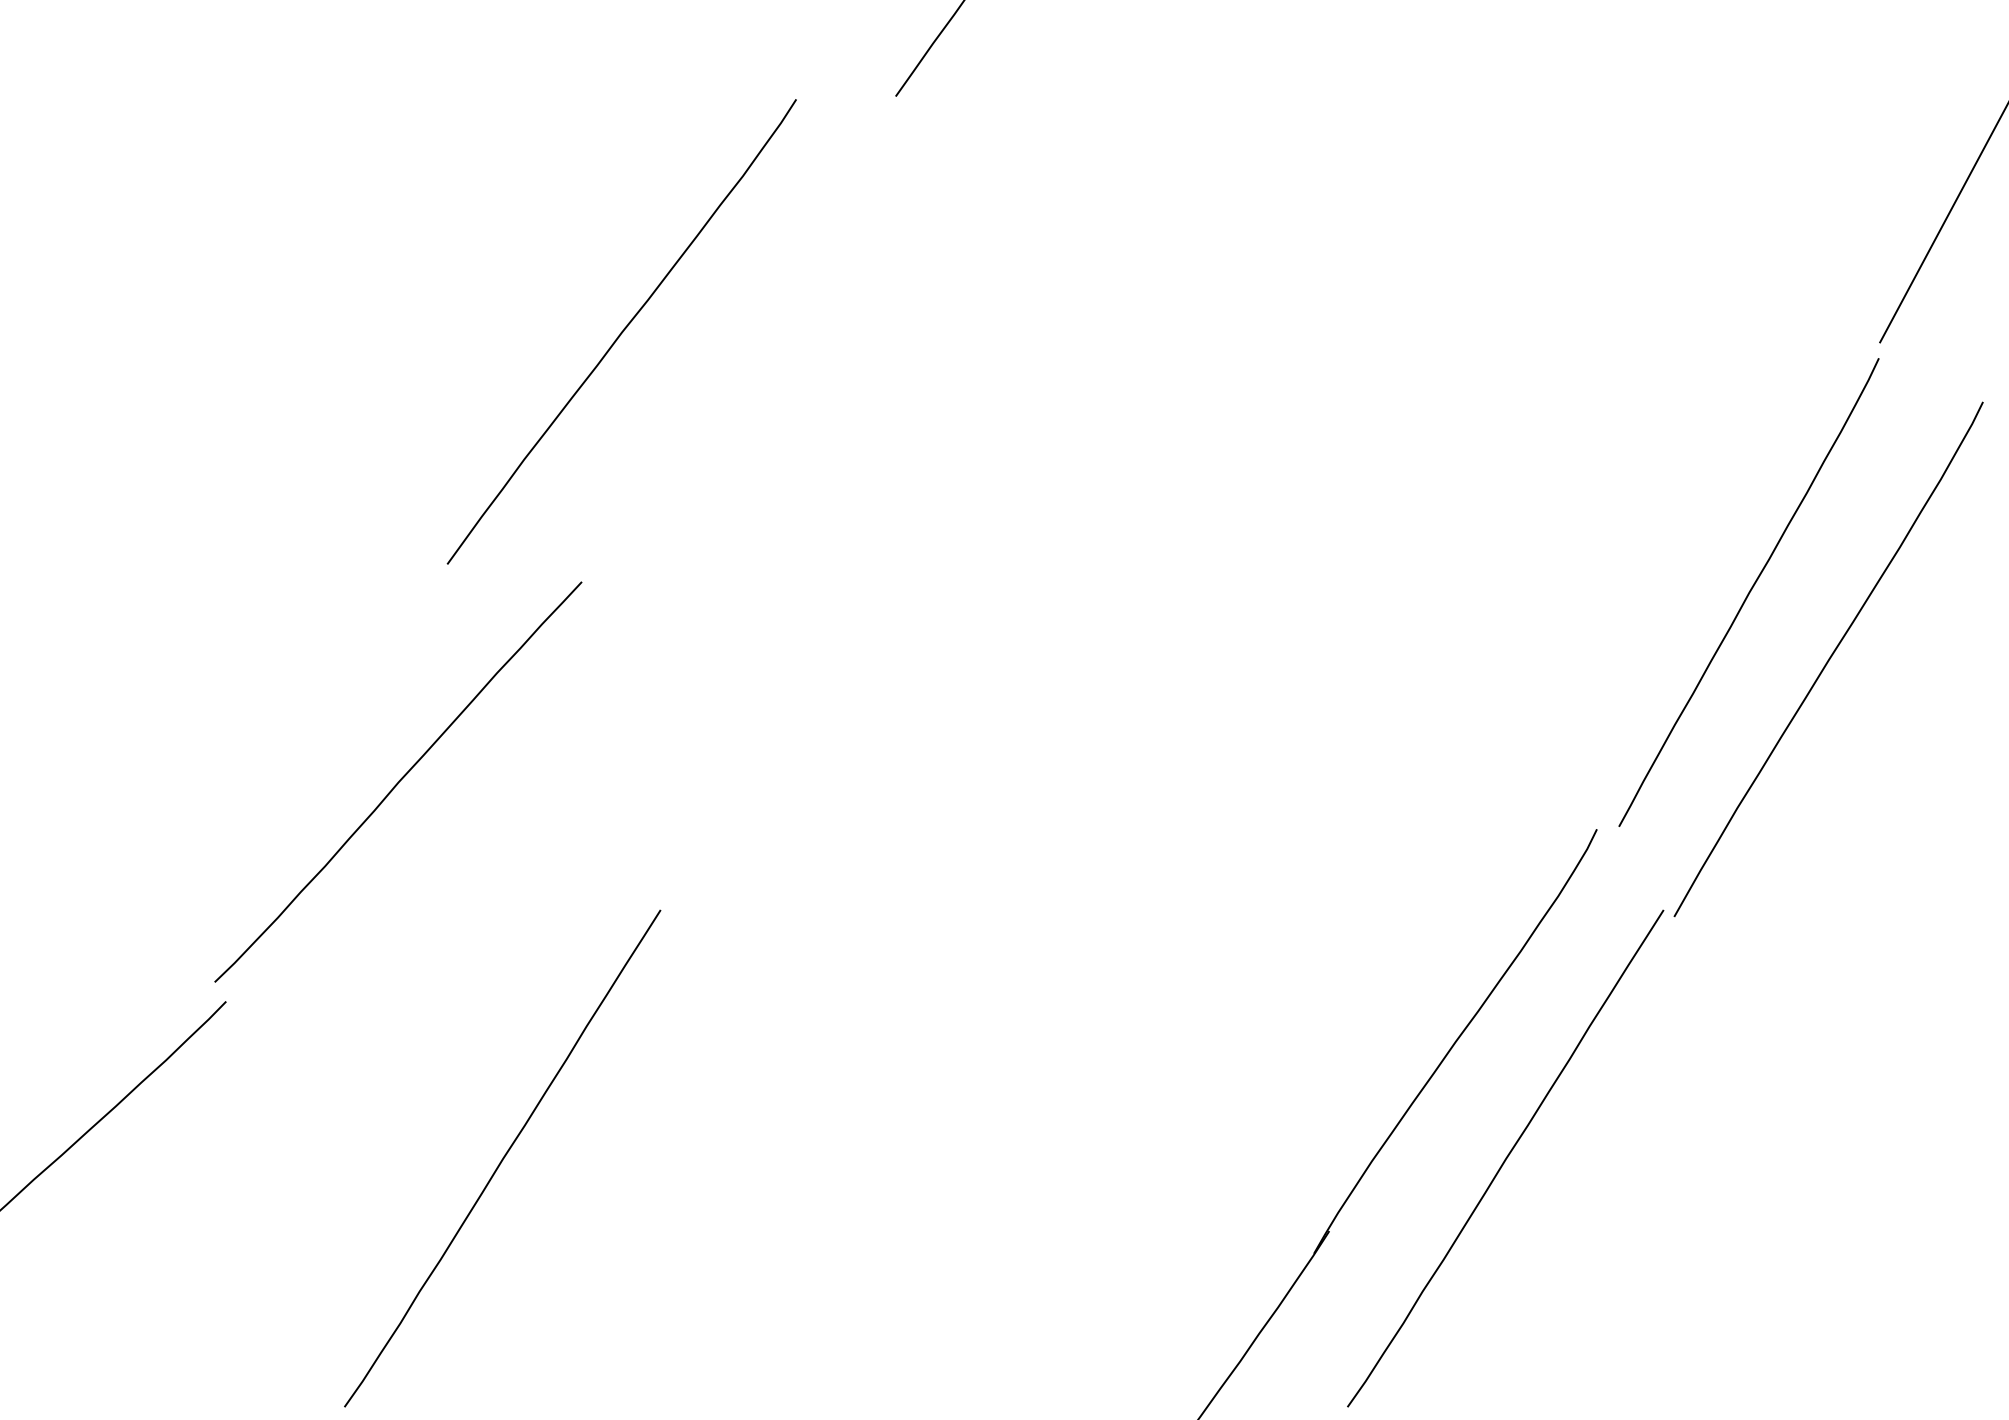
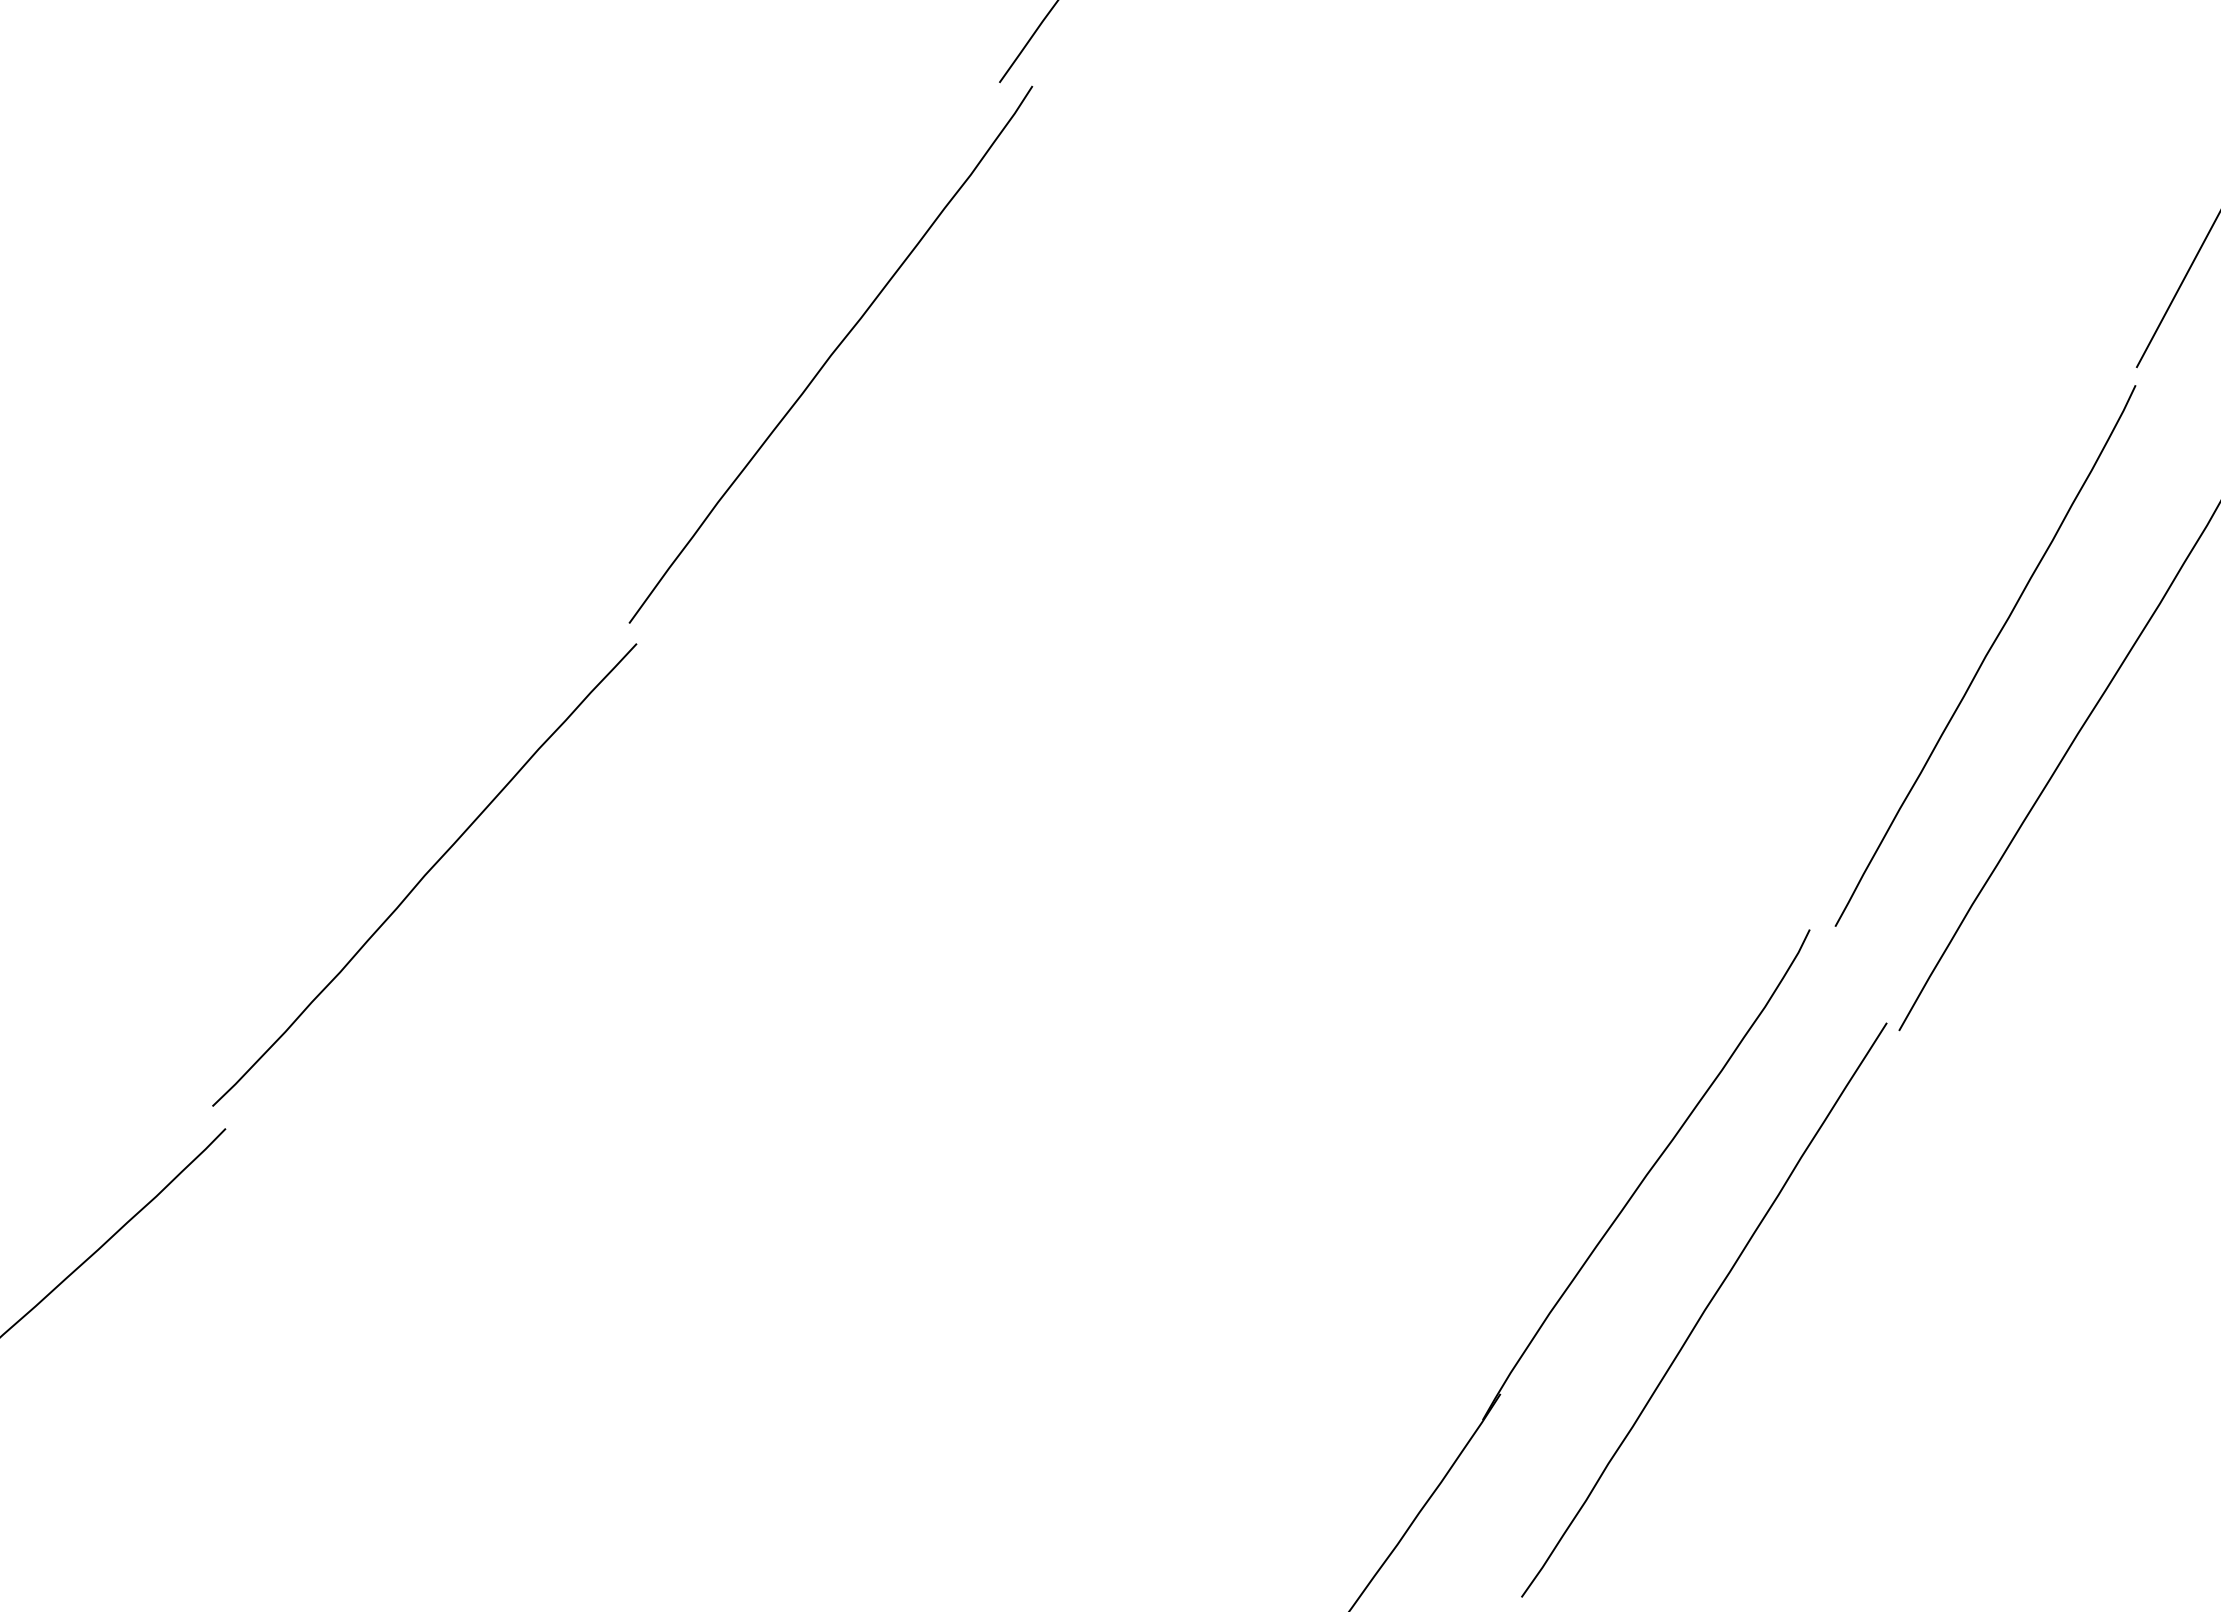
curve: (621, 331) -> (830, 354), moved
curve: (502, 1158) -> (545, 1310), removed

